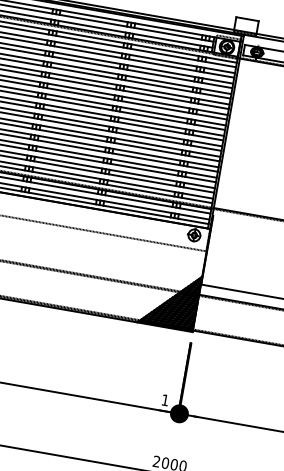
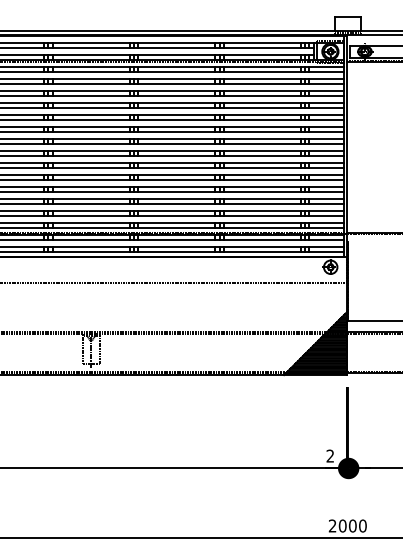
text: (164, 399) -> (329, 455), 1 -> 2

